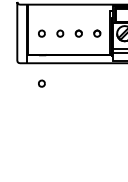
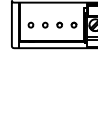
part: (41, 83) -> (30, 63), removed

